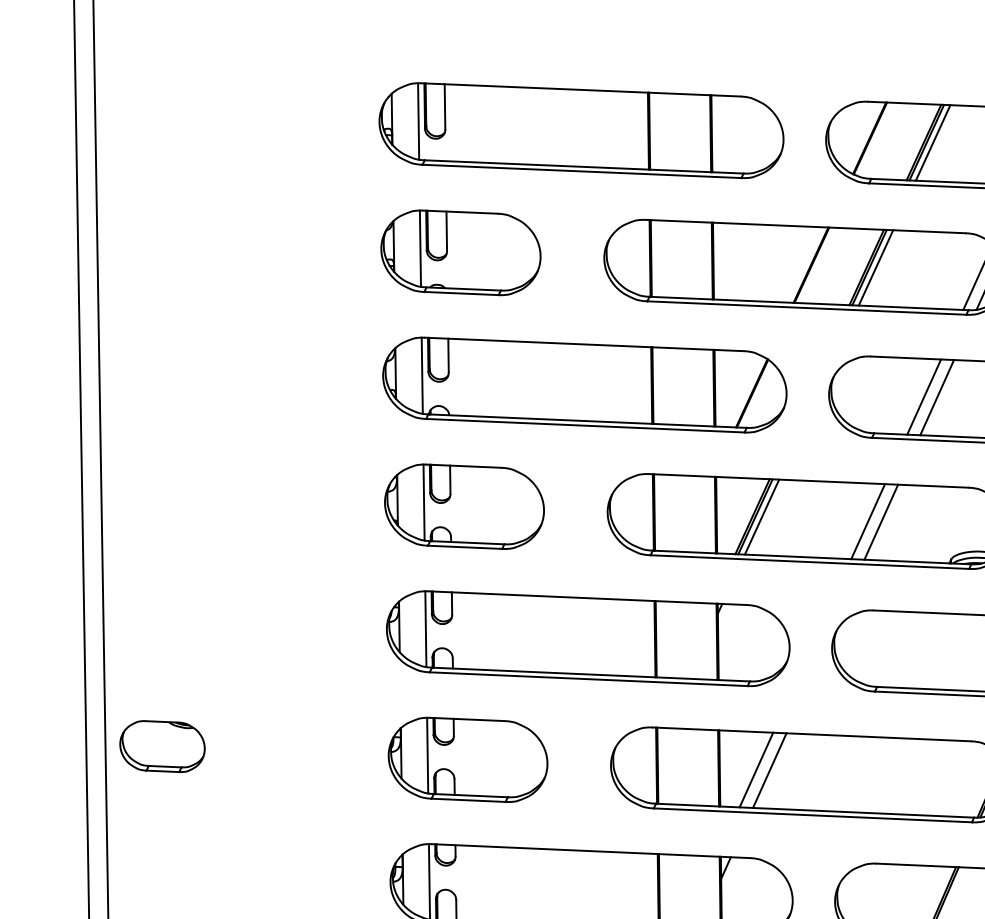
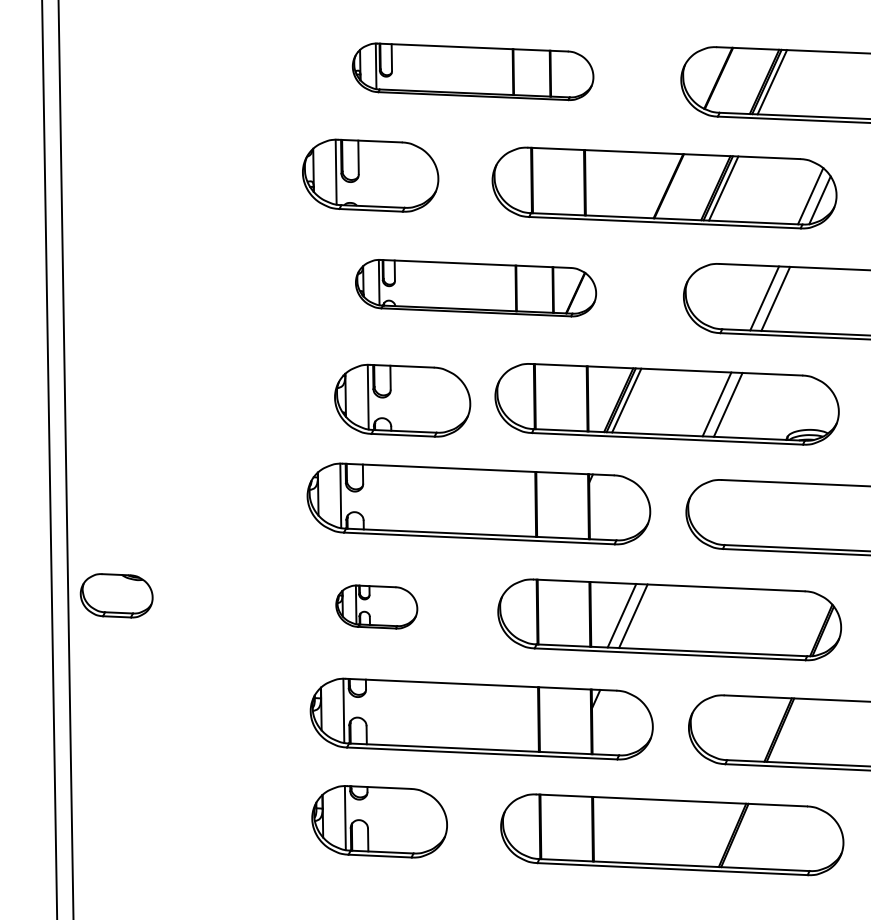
part: (580, 130) -> (472, 71), size x0.7
part: (584, 384) -> (475, 287), size x0.7
part: (464, 506) -> (402, 400), moved
part: (467, 759) -> (376, 606), size x0.6

